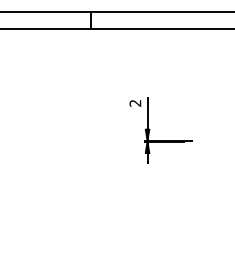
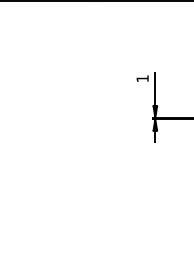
text: (135, 103) -> (142, 78), 2 -> 1

